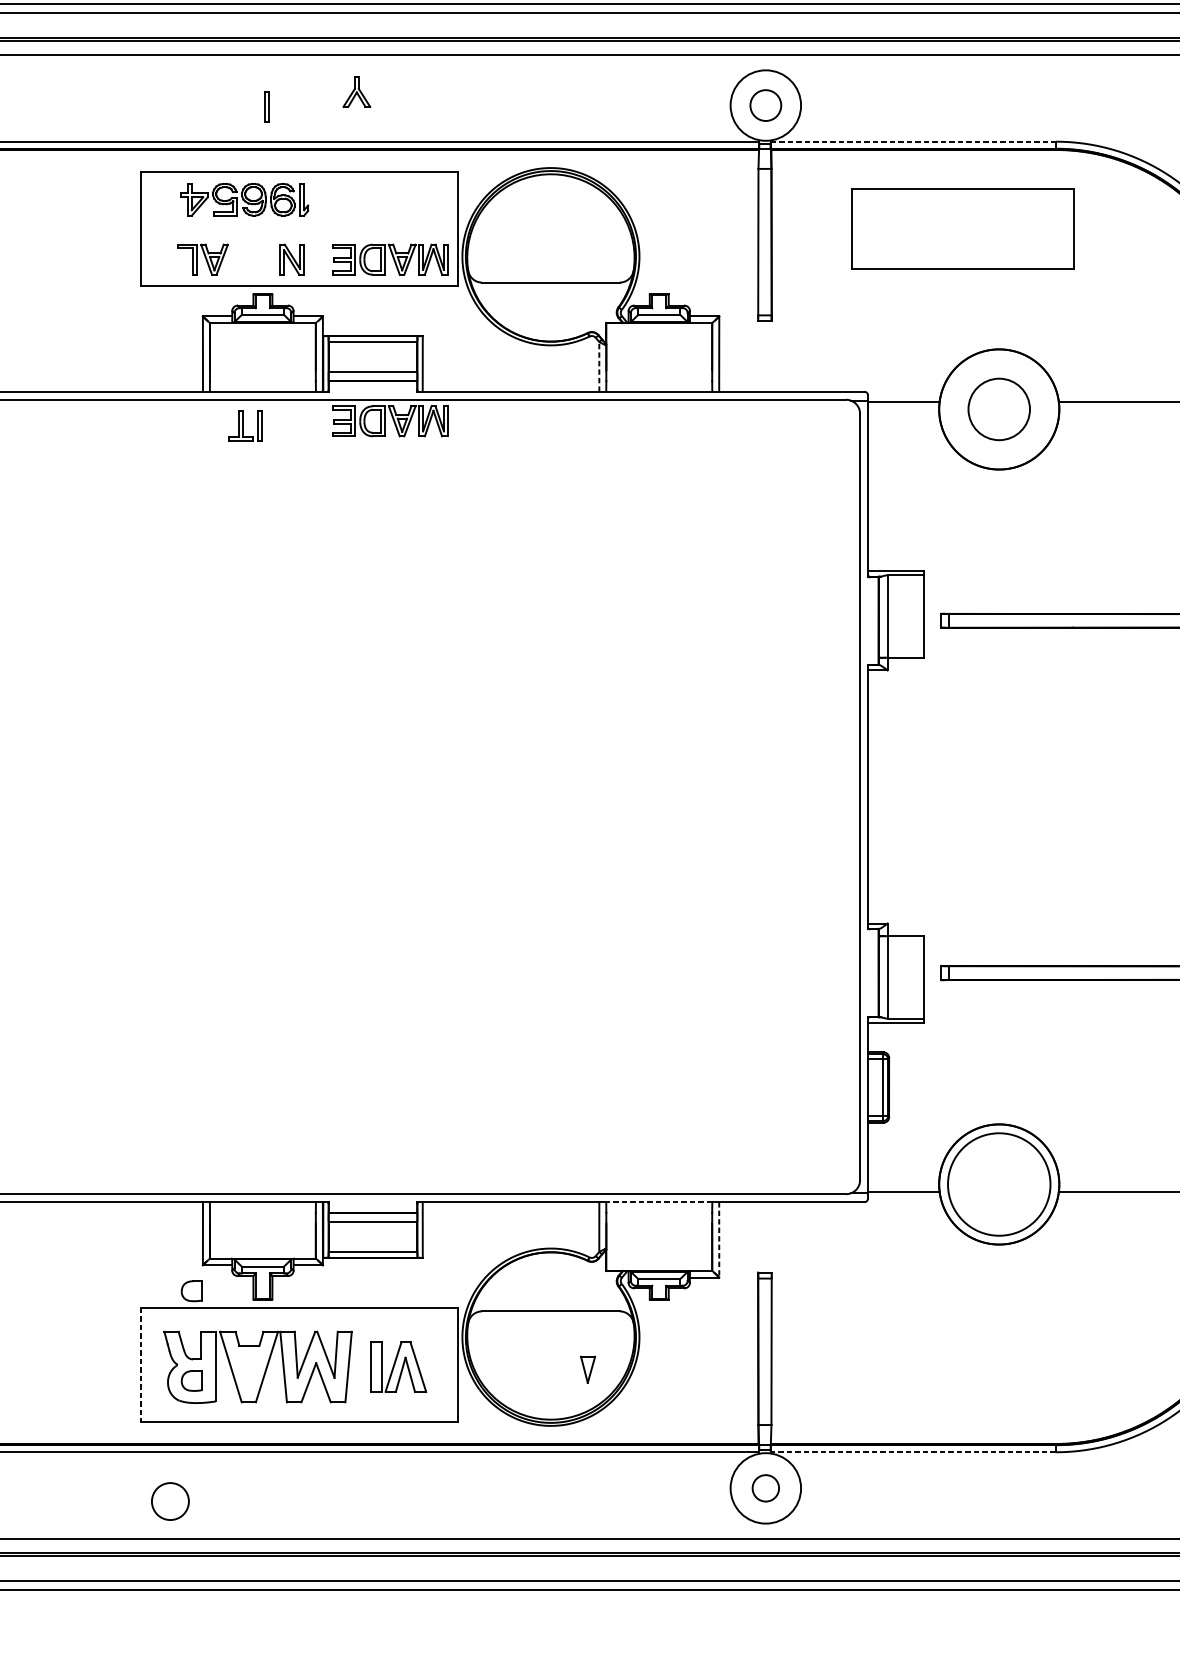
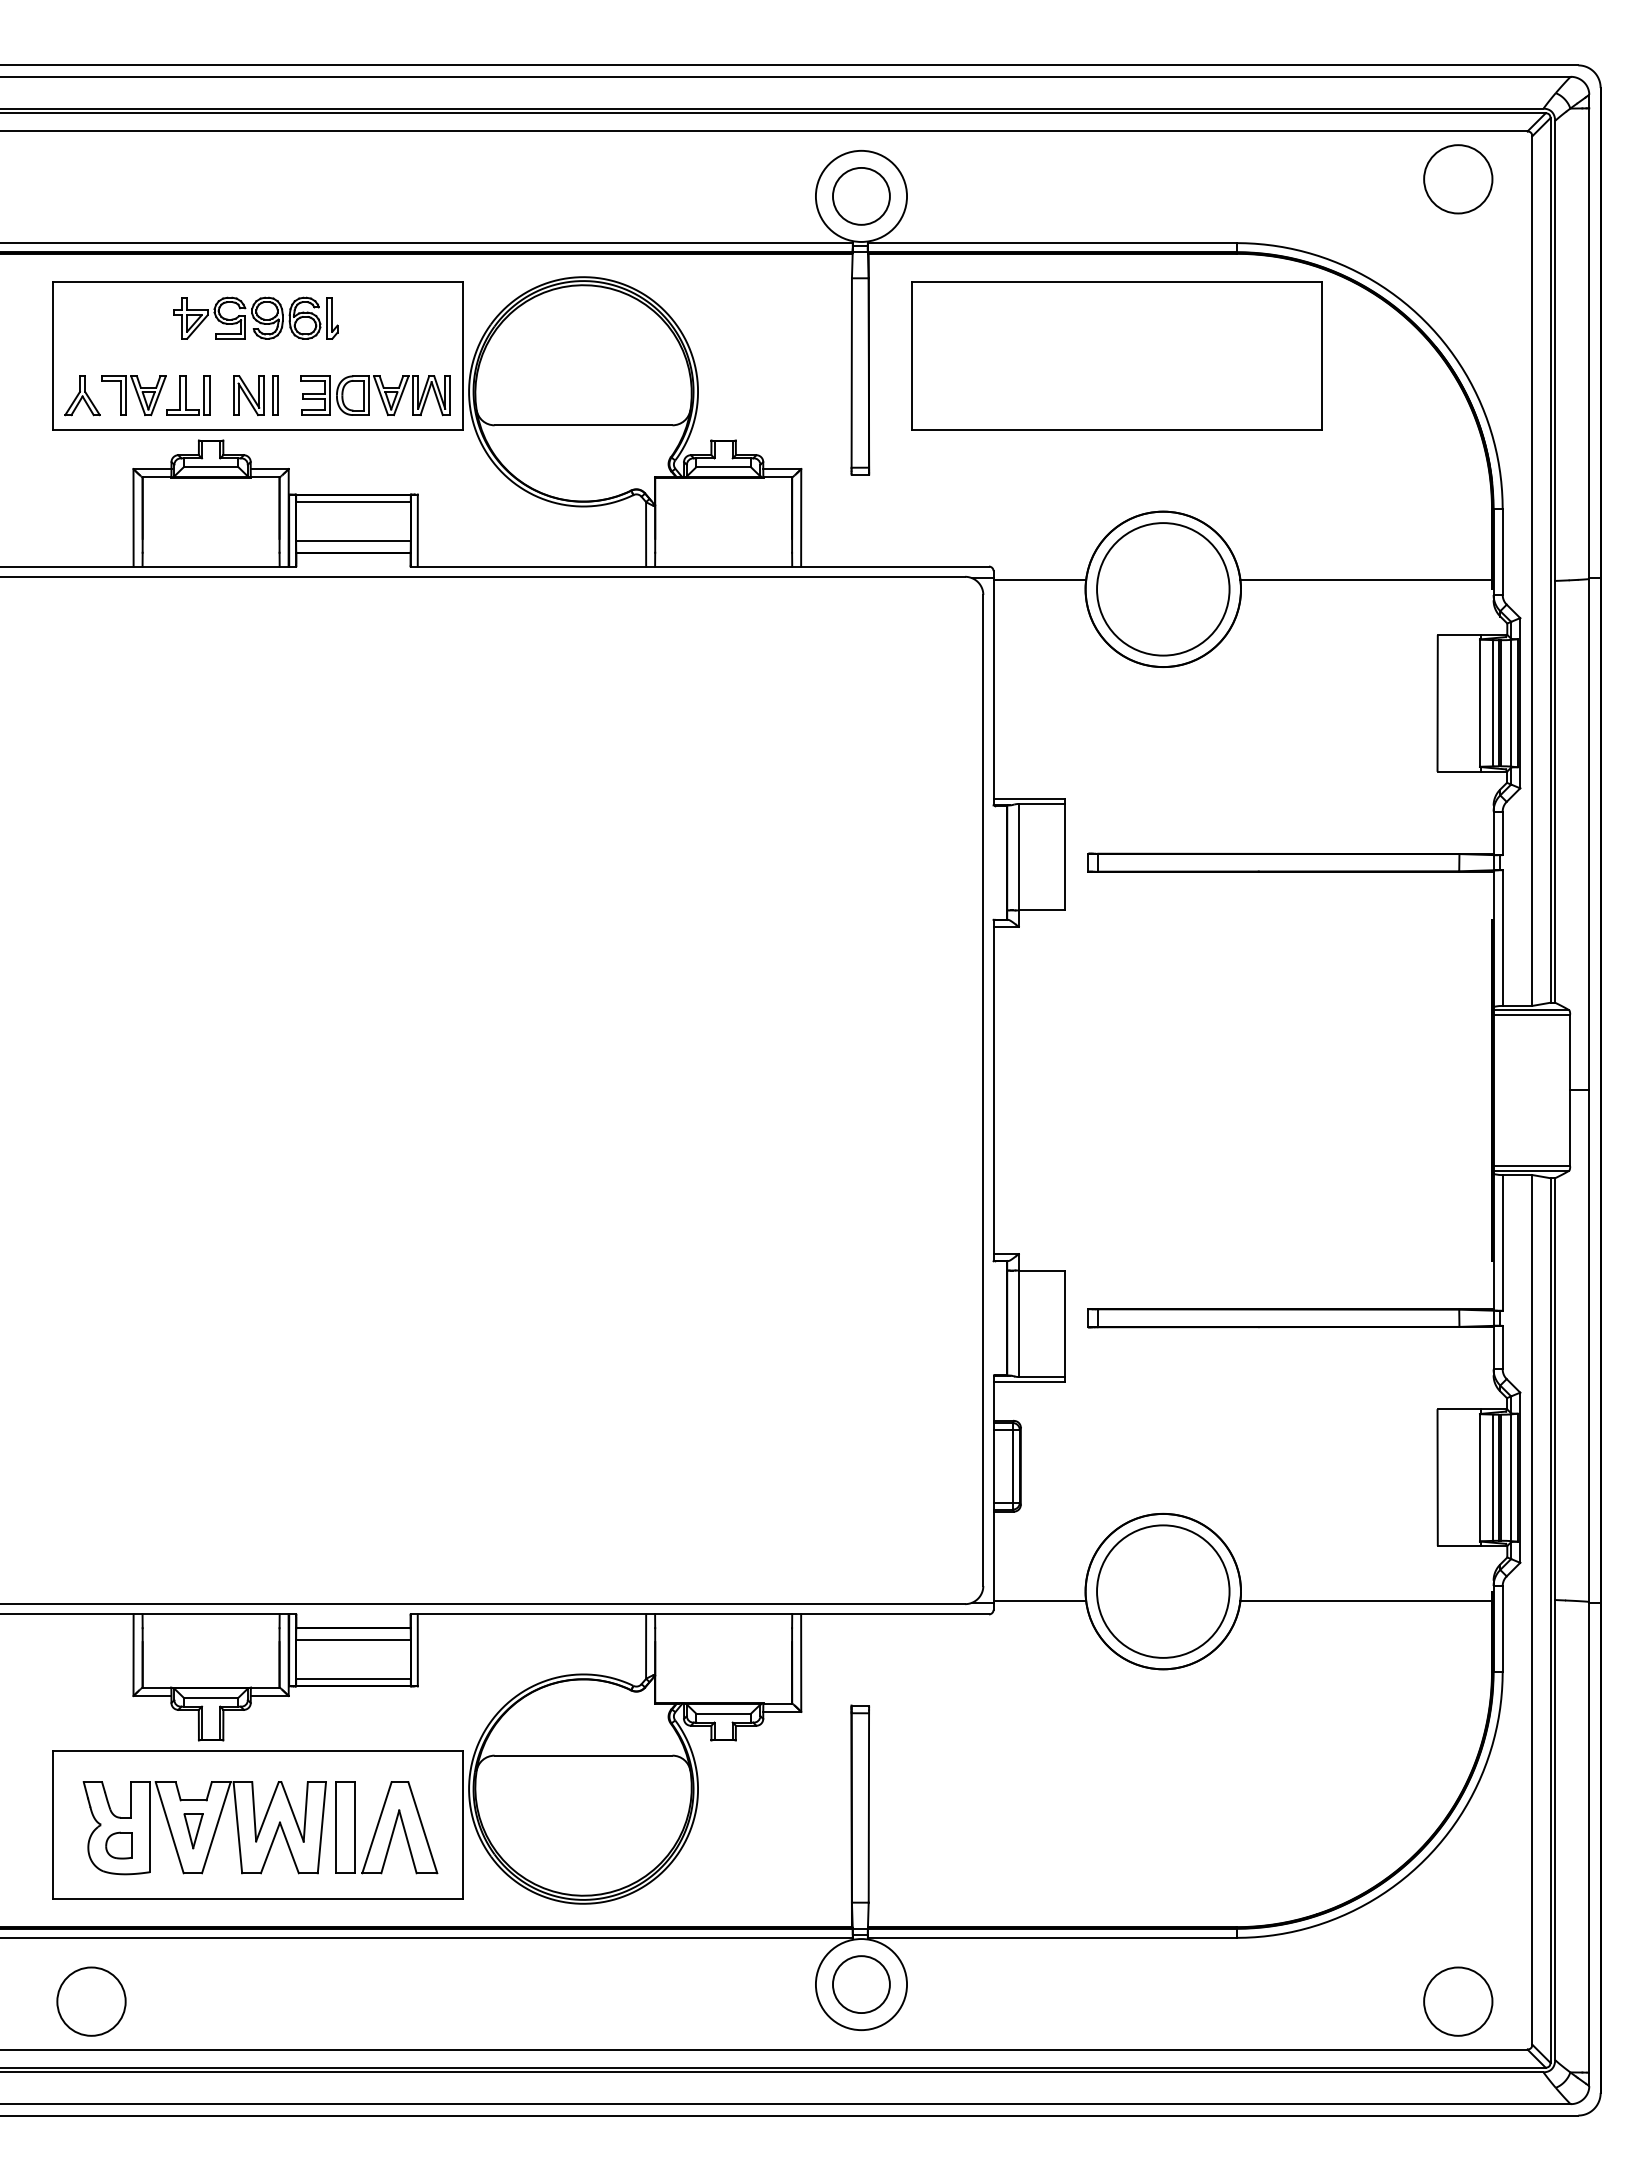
part: (356, 91) -> (82, 395), moved
circle: (765, 104) -> (860, 195), size x1.43
part: (266, 107) -> (275, 395), moved
line: (913, 142) -> (1052, 243), dashed -> solid
part: (244, 199) -> (255, 317), moved
part: (963, 228) -> (1116, 355), size x1.43
line: (599, 366) -> (646, 533), dashed -> solid
circle: (999, 409) -> (1163, 589), size x1.67
part: (390, 421) -> (375, 604), removed
part: (245, 425) -> (188, 395), moved
line: (659, 1202) -> (723, 1614), dashed -> solid
line: (719, 1240) -> (801, 1663), dashed -> solid
part: (191, 1291) -> (118, 1729), removed
line: (140, 1365) -> (52, 1825), dashed -> solid
part: (398, 1366) -> (386, 1827), size x1.43
part: (588, 1370) -> (193, 1831), moved
line: (912, 1451) -> (1051, 1937), dashed -> solid
circle: (765, 1488) -> (861, 1984), size x1.67
circle: (170, 1501) -> (91, 2001), size x1.43

